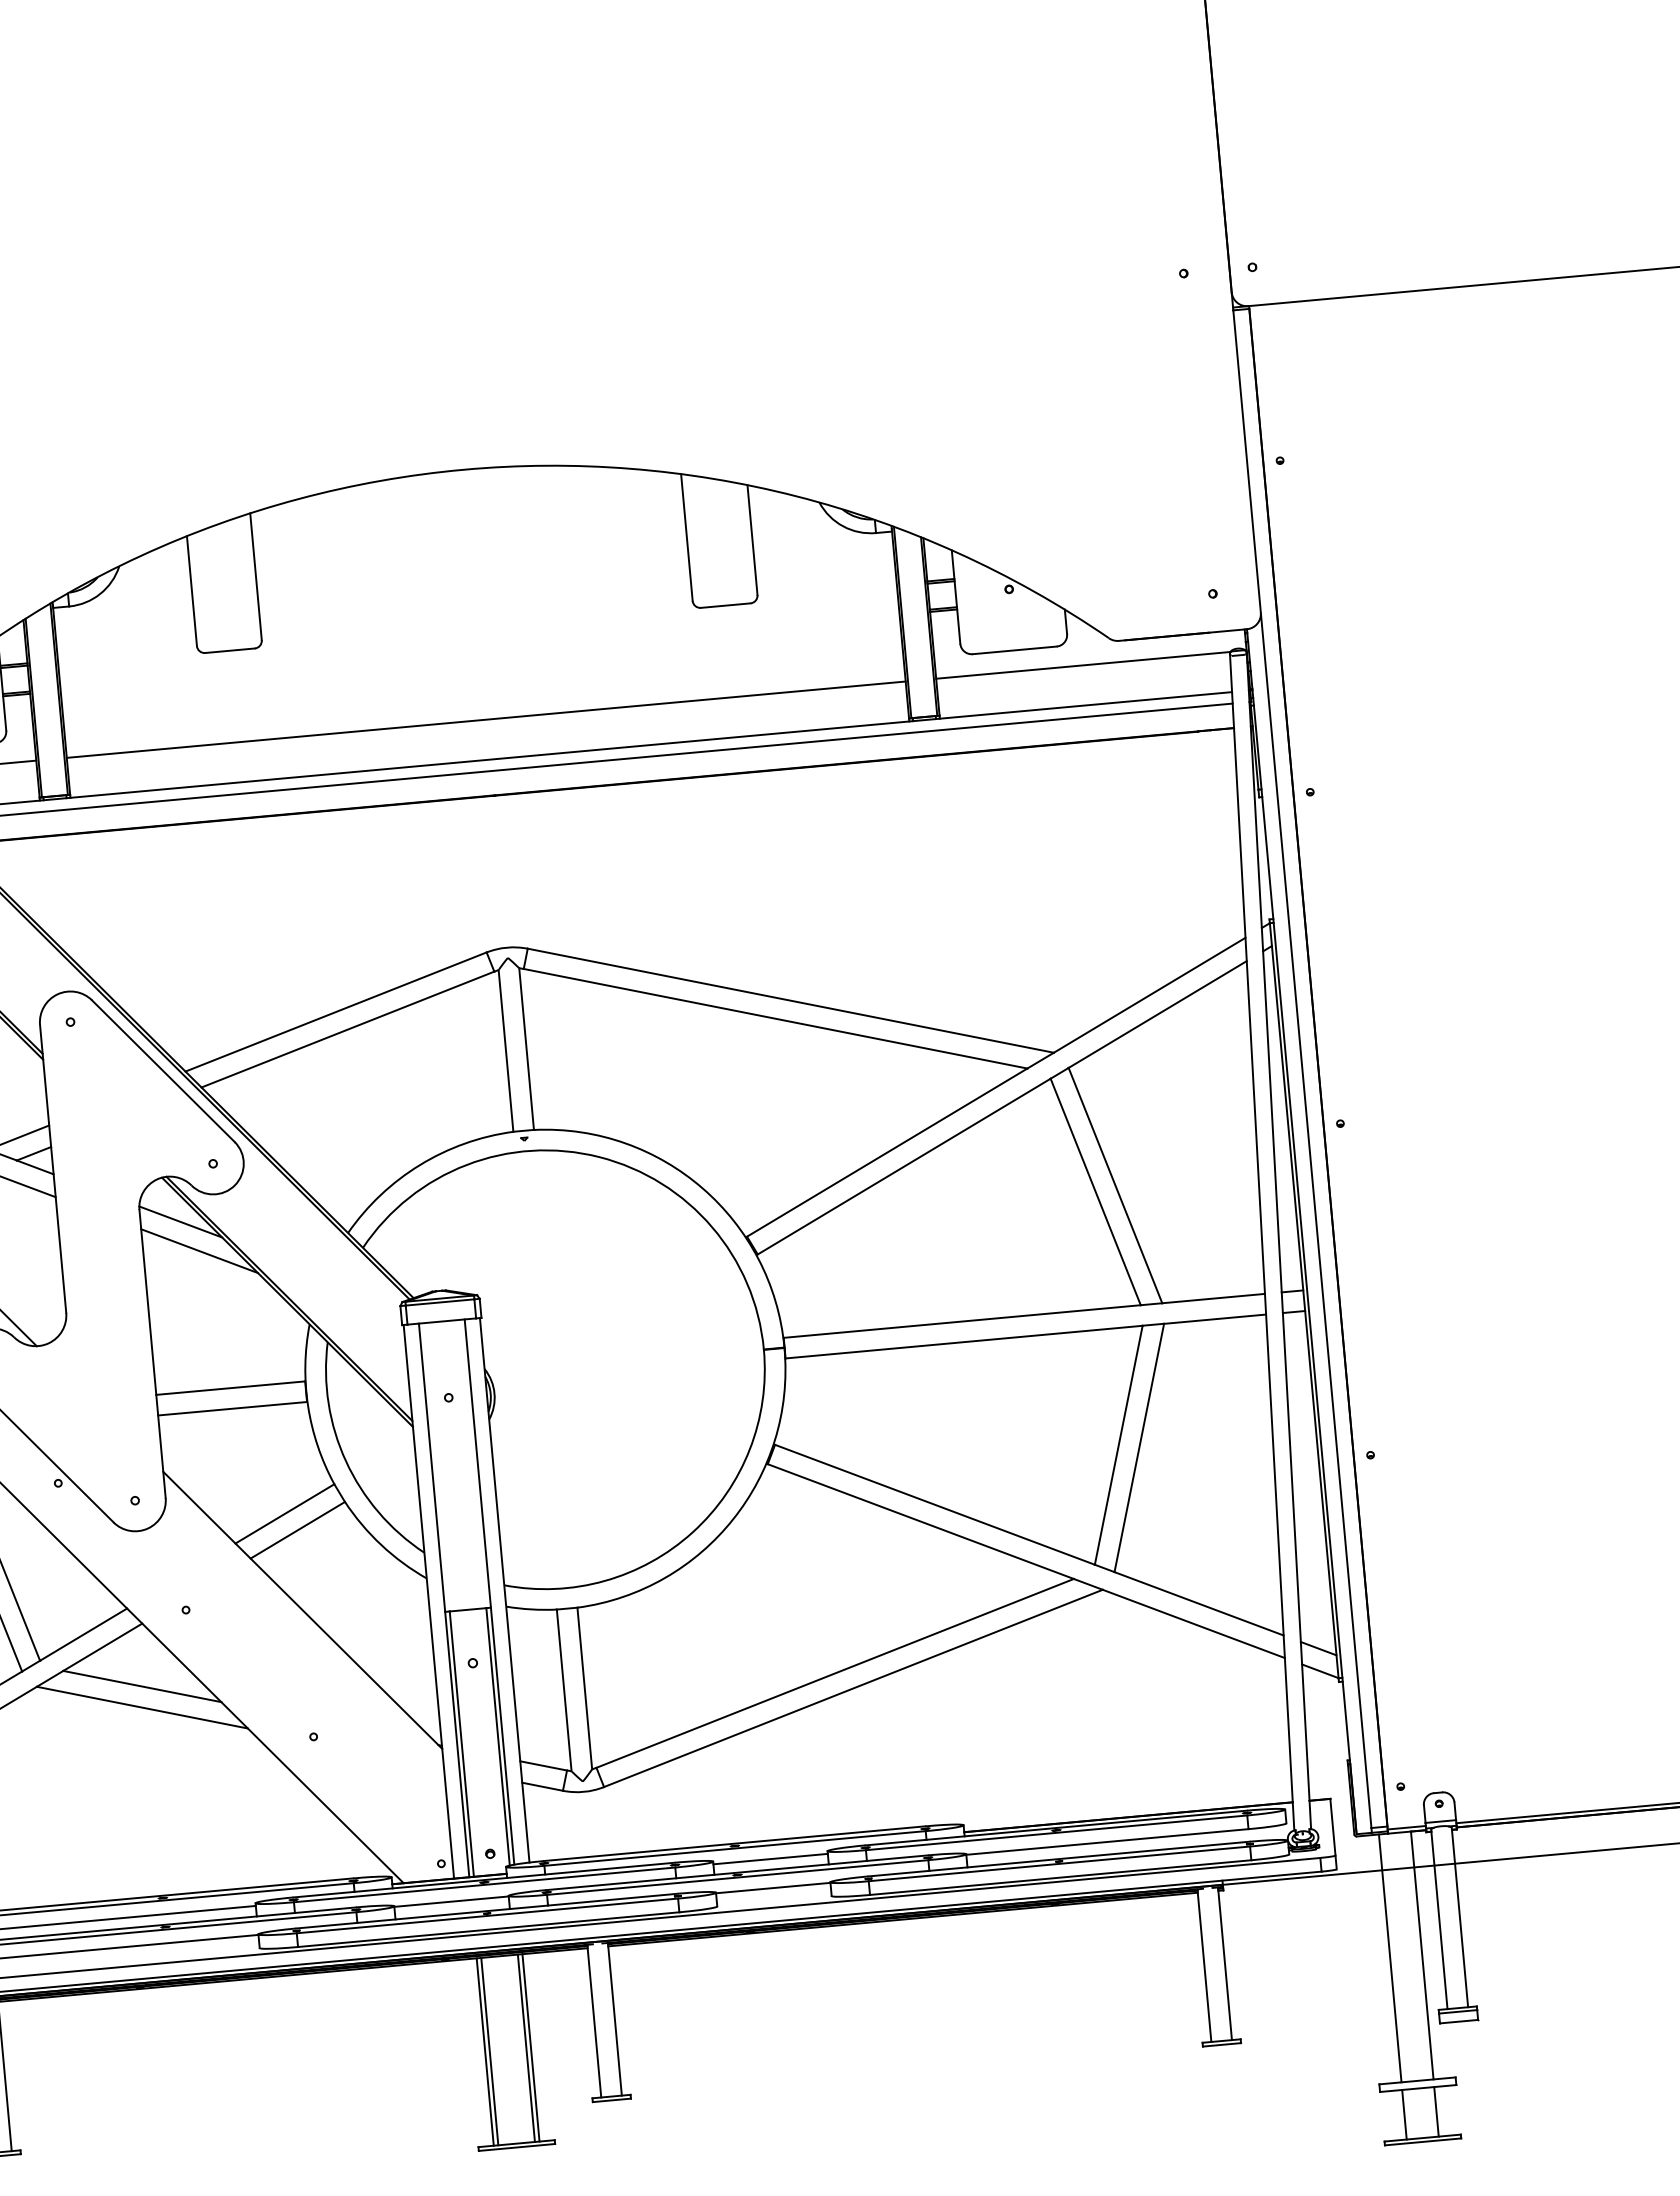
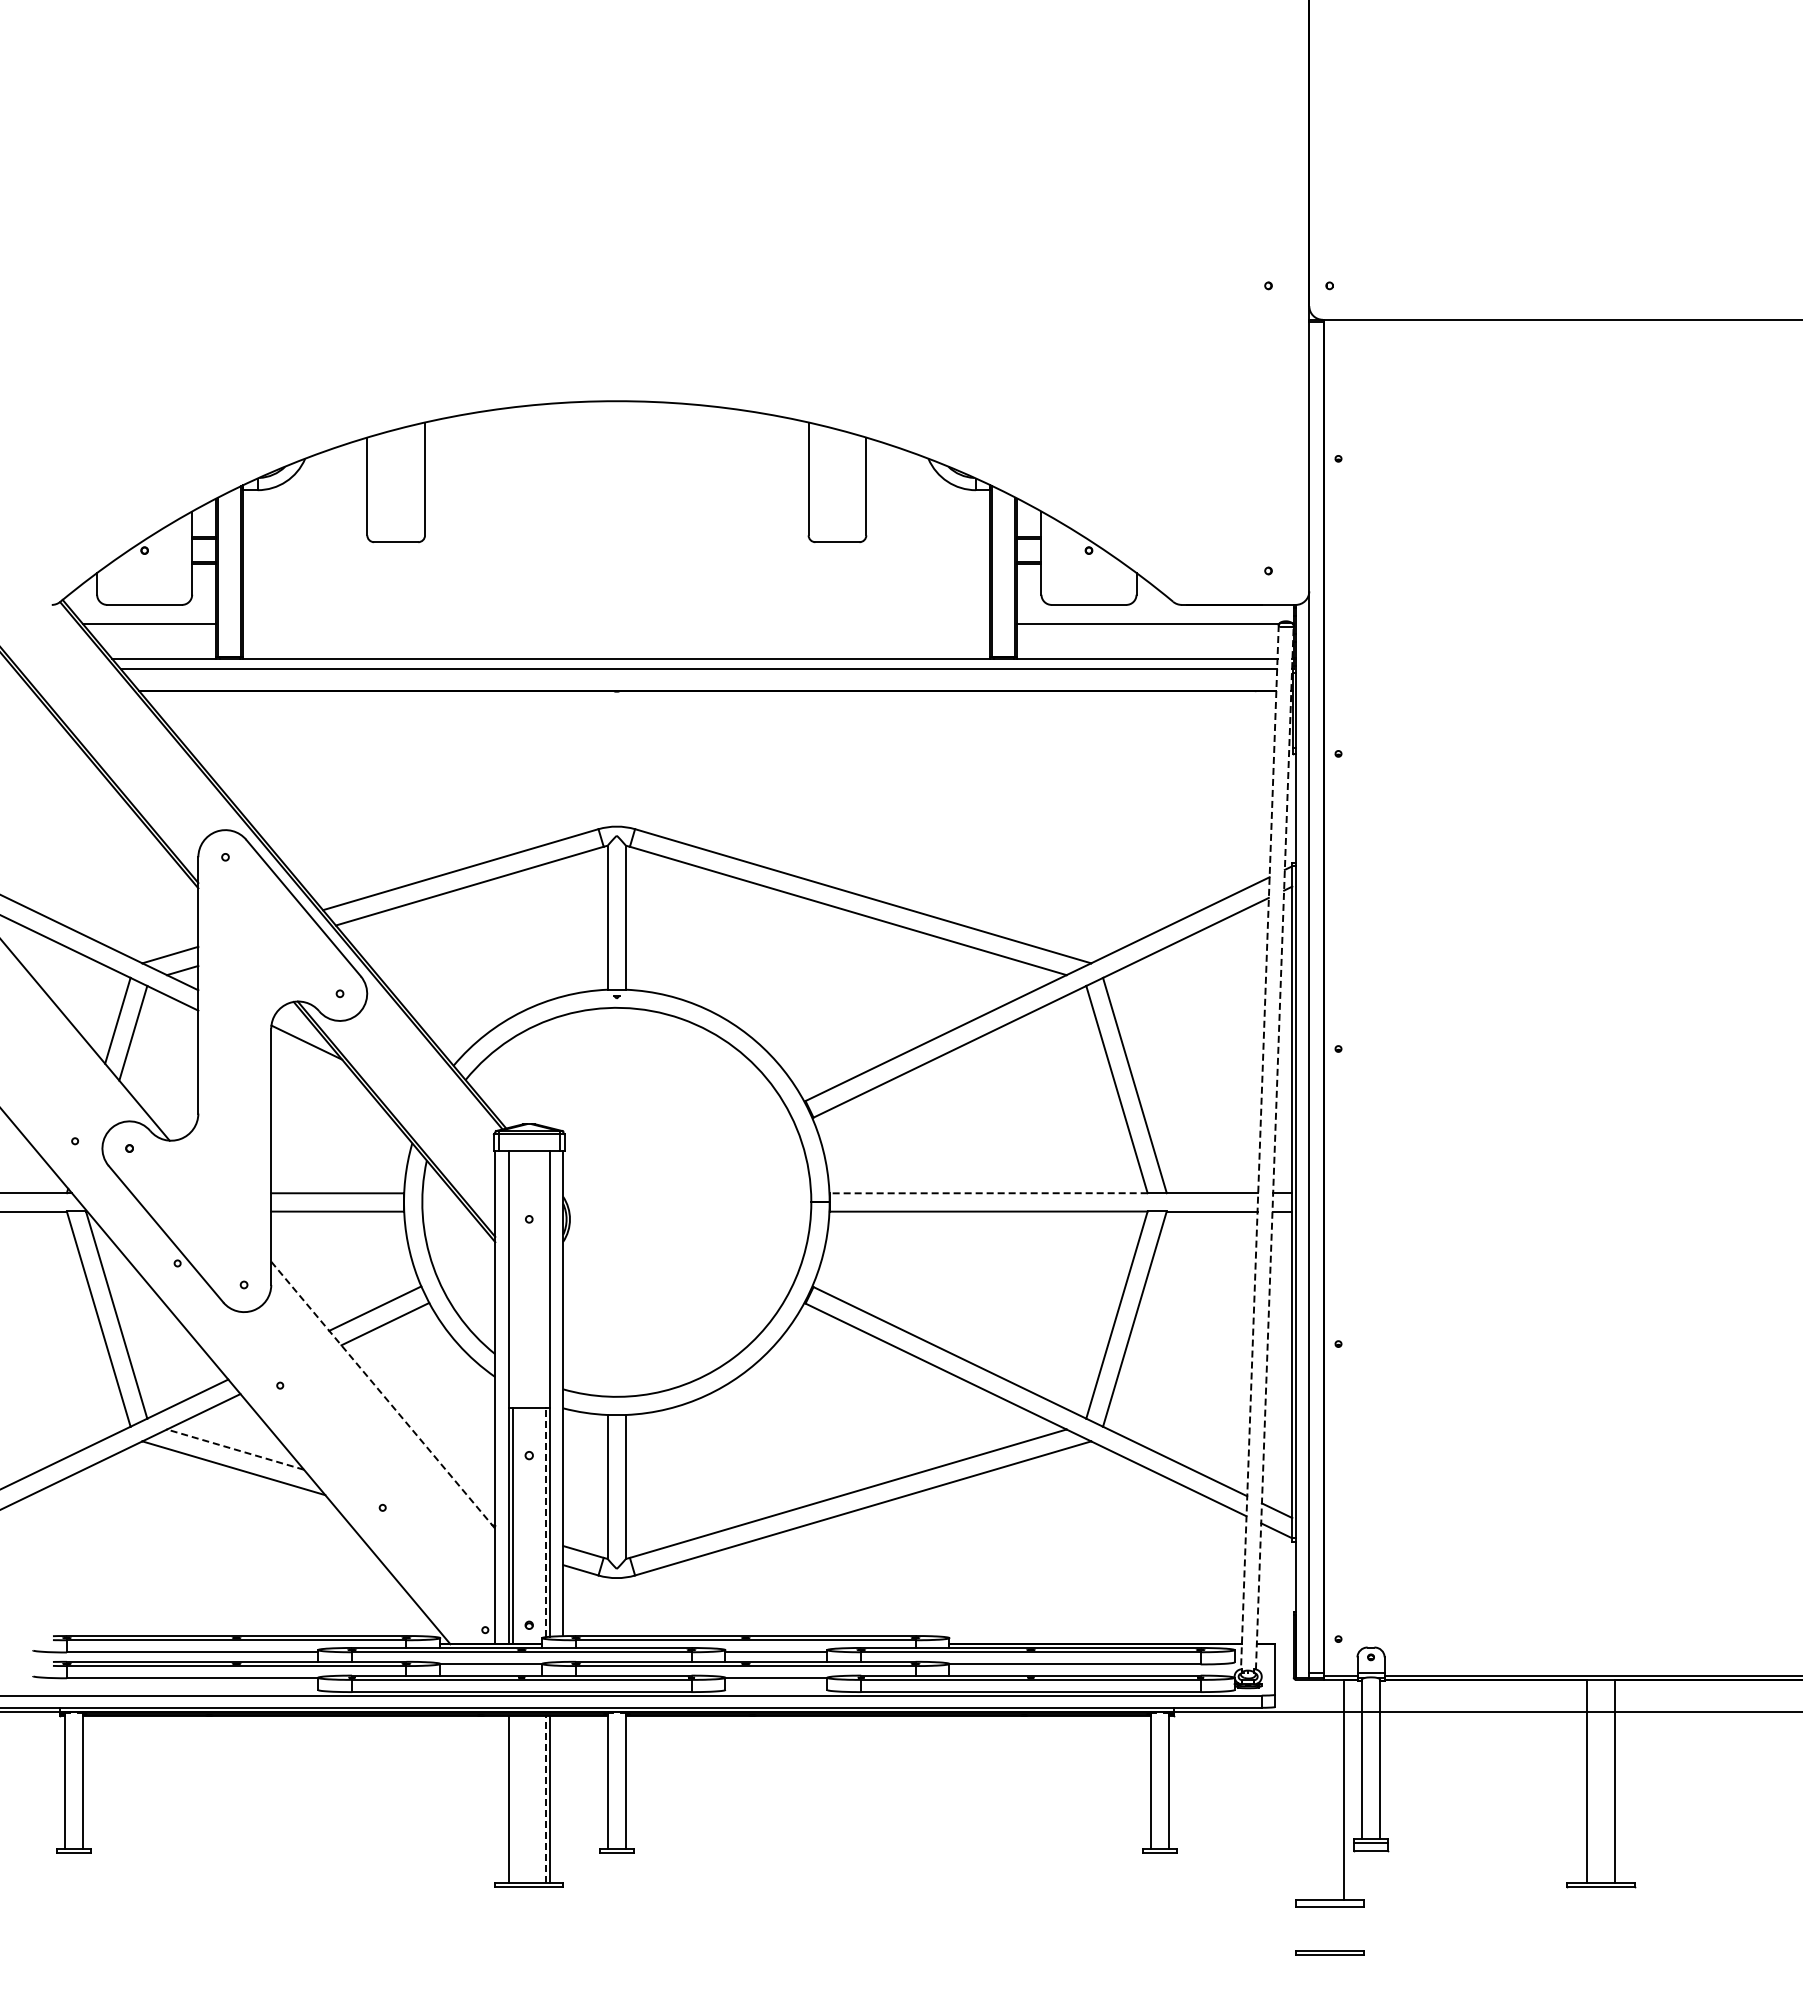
line: (485, 719) -> (616, 623), removed
line: (1278, 1240) -> (1274, 1147), solid -> dashed
line: (1261, 1242) -> (1259, 1147), solid -> dashed
line: (198, 1250) -> (320, 1069), removed
line: (962, 1321) -> (988, 1193), solid -> dashed
line: (303, 1610) -> (383, 1395), solid -> dashed
line: (142, 1686) -> (235, 1449), solid -> dashed
line: (498, 1736) -> (545, 1522), solid -> dashed
line: (1390, 1957) -> (1315, 1789), removed
line: (526, 2047) -> (545, 1799), solid -> dashed
line: (489, 2051) -> (512, 1799), removed
line: (1436, 2112) -> (1343, 1929), removed
line: (1404, 2115) -> (1315, 1929), removed

